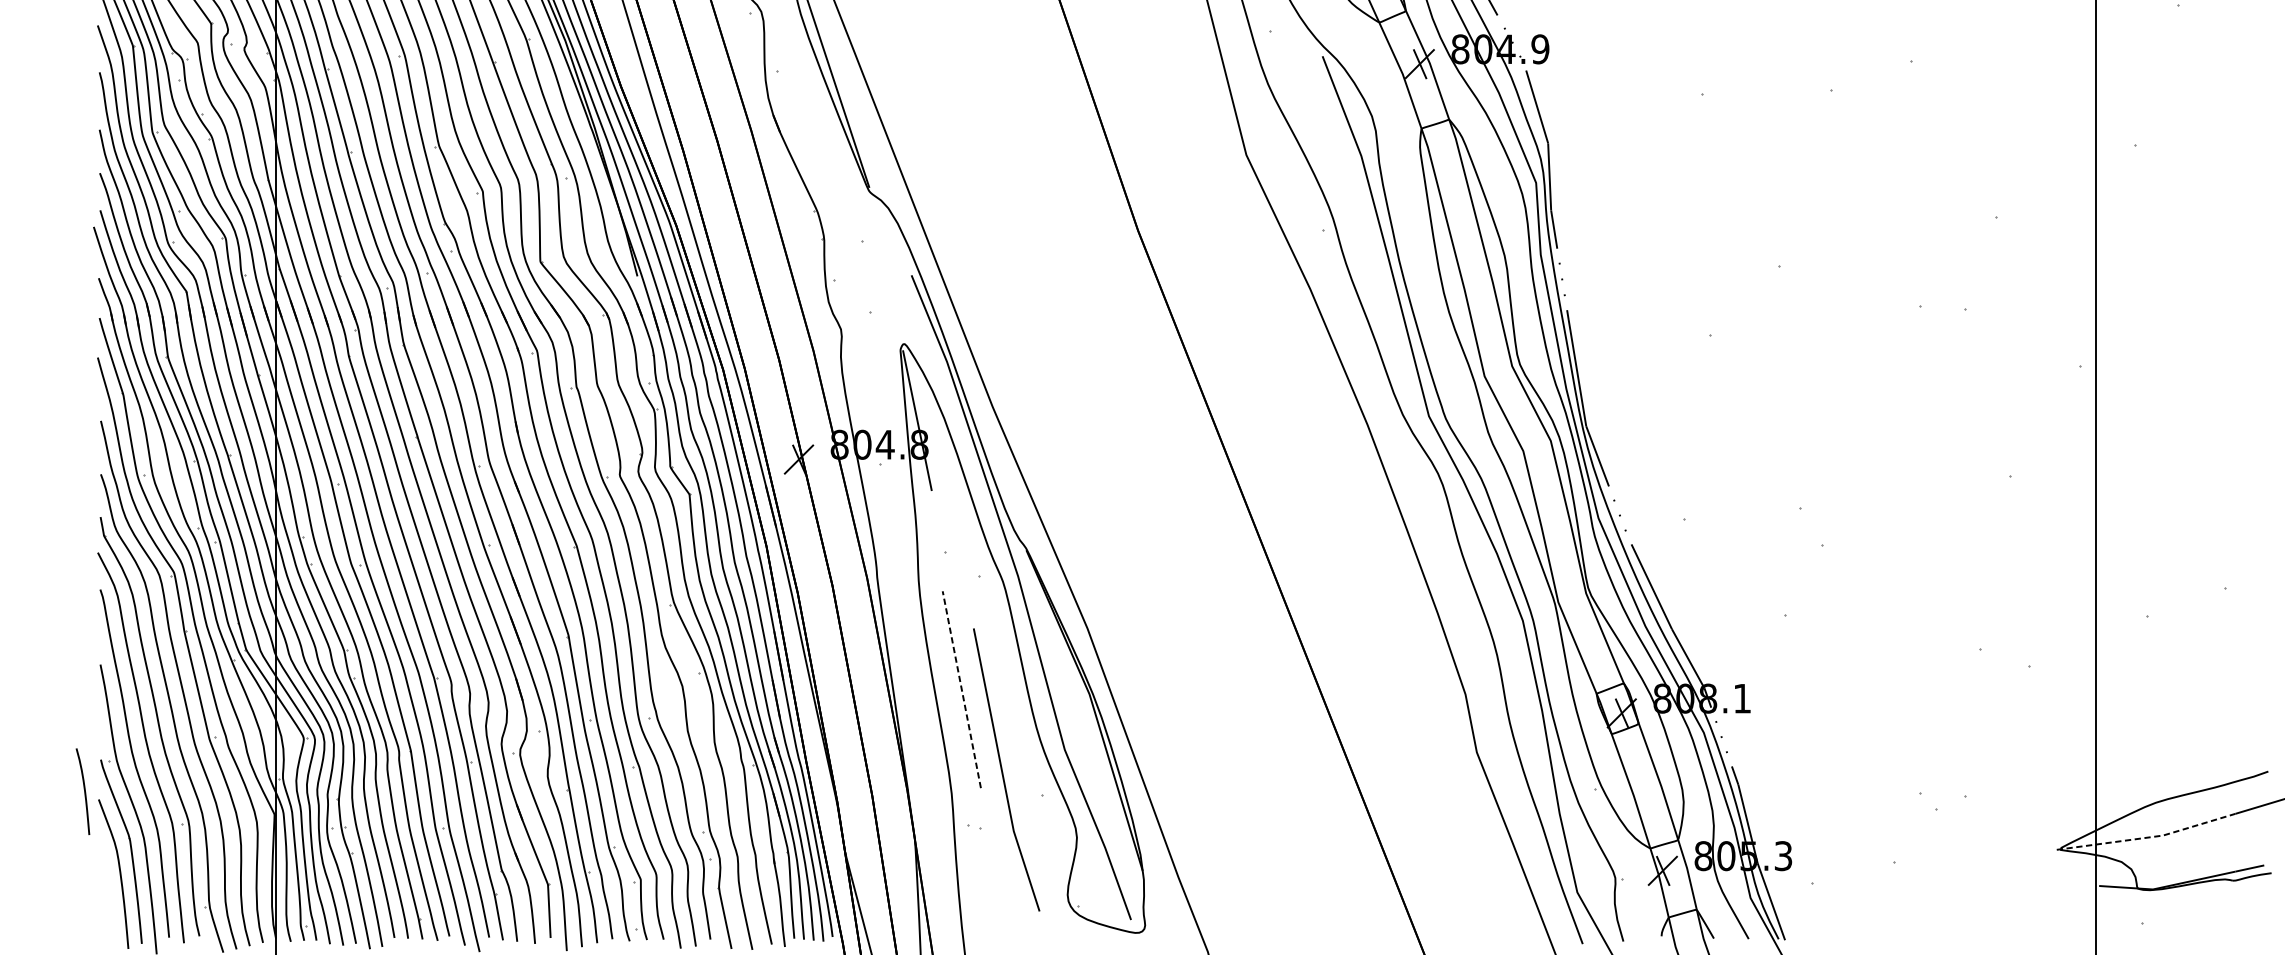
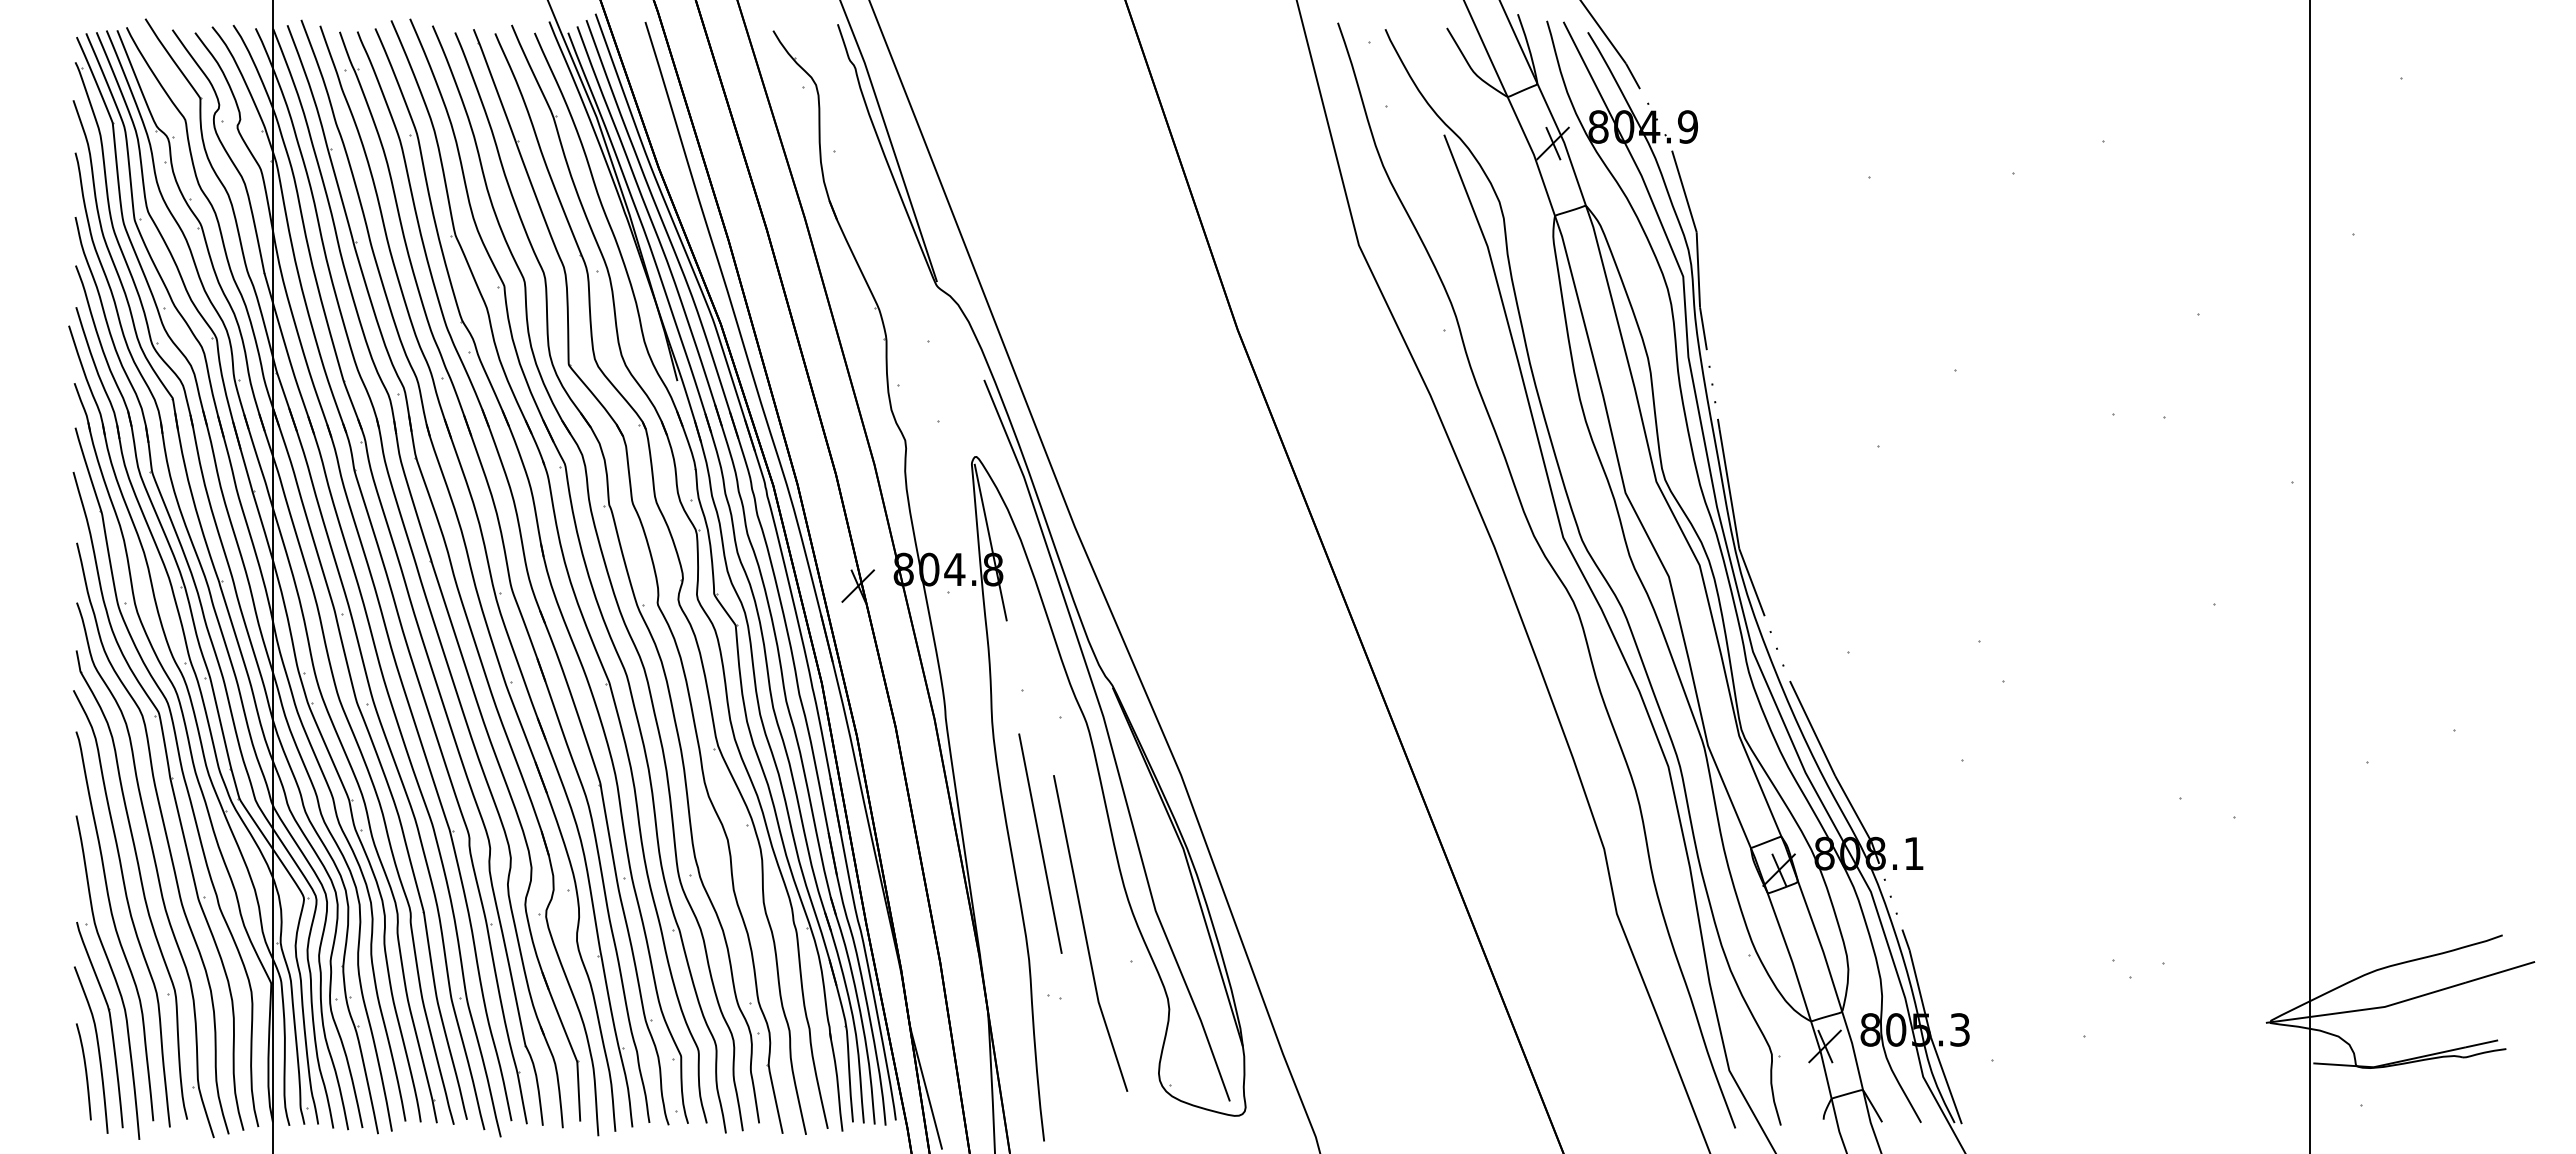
line: (961, 689) -> (1040, 843), dashed -> solid
curve: (84, 791) -> (85, 1071), moved
line: (2148, 837) -> (2368, 1009), dashed -> solid

